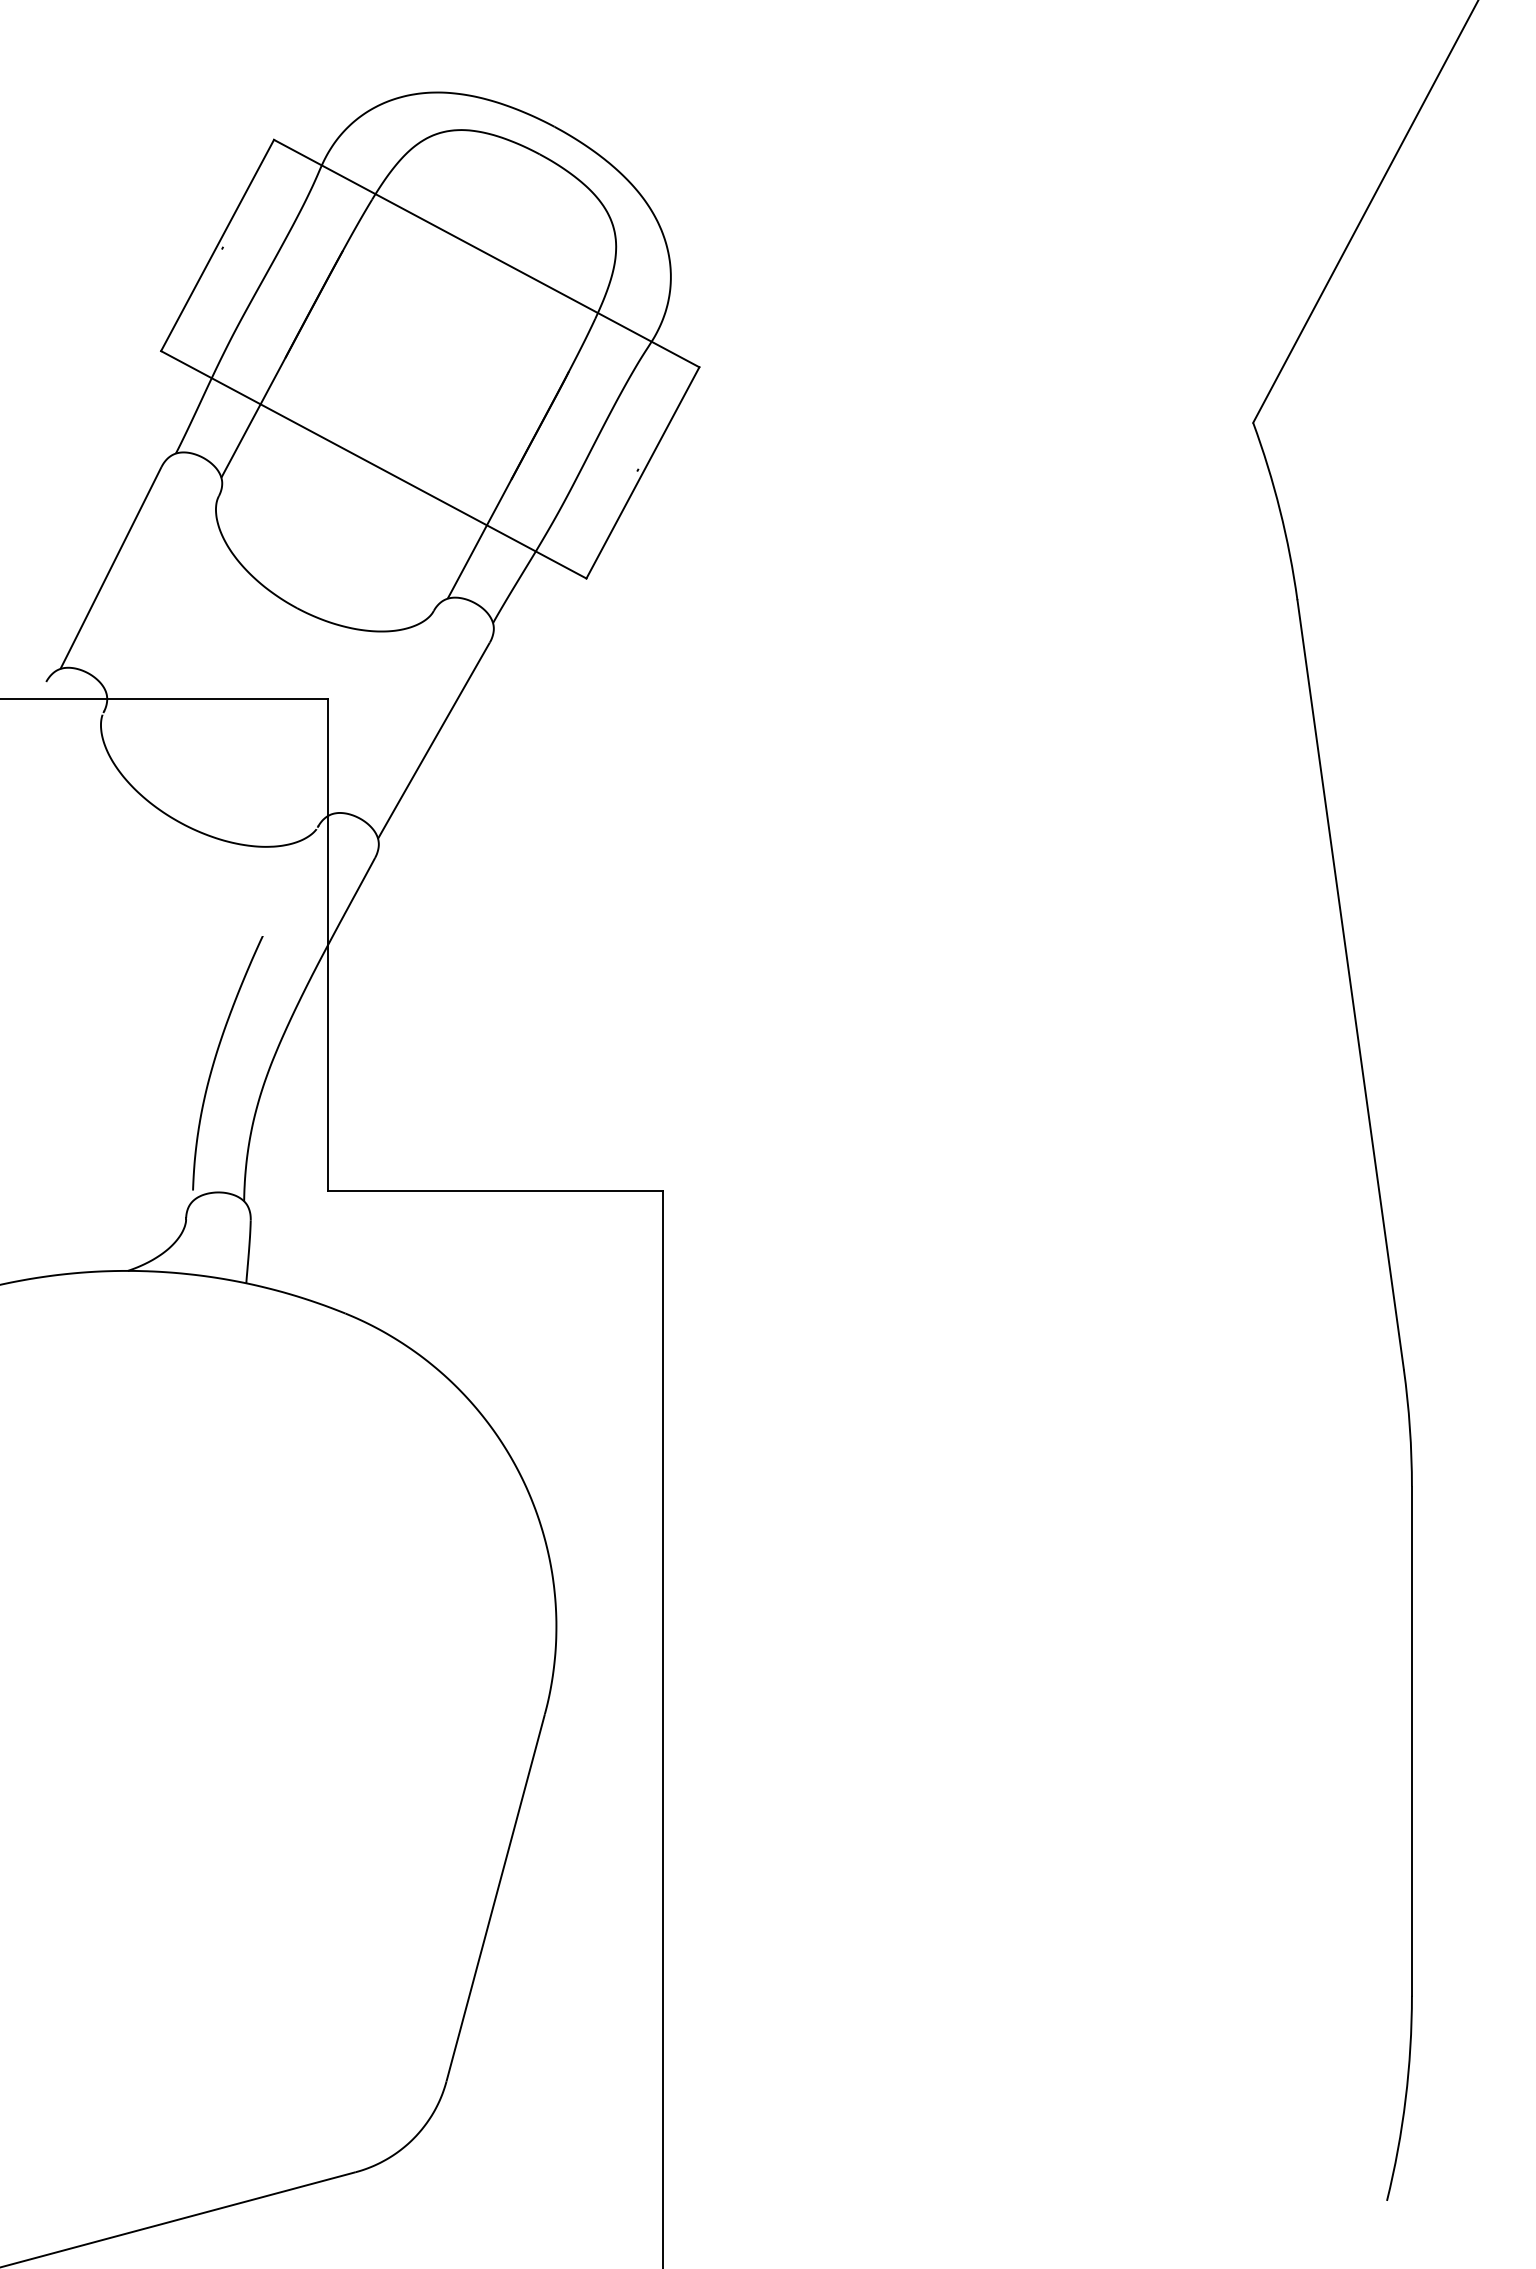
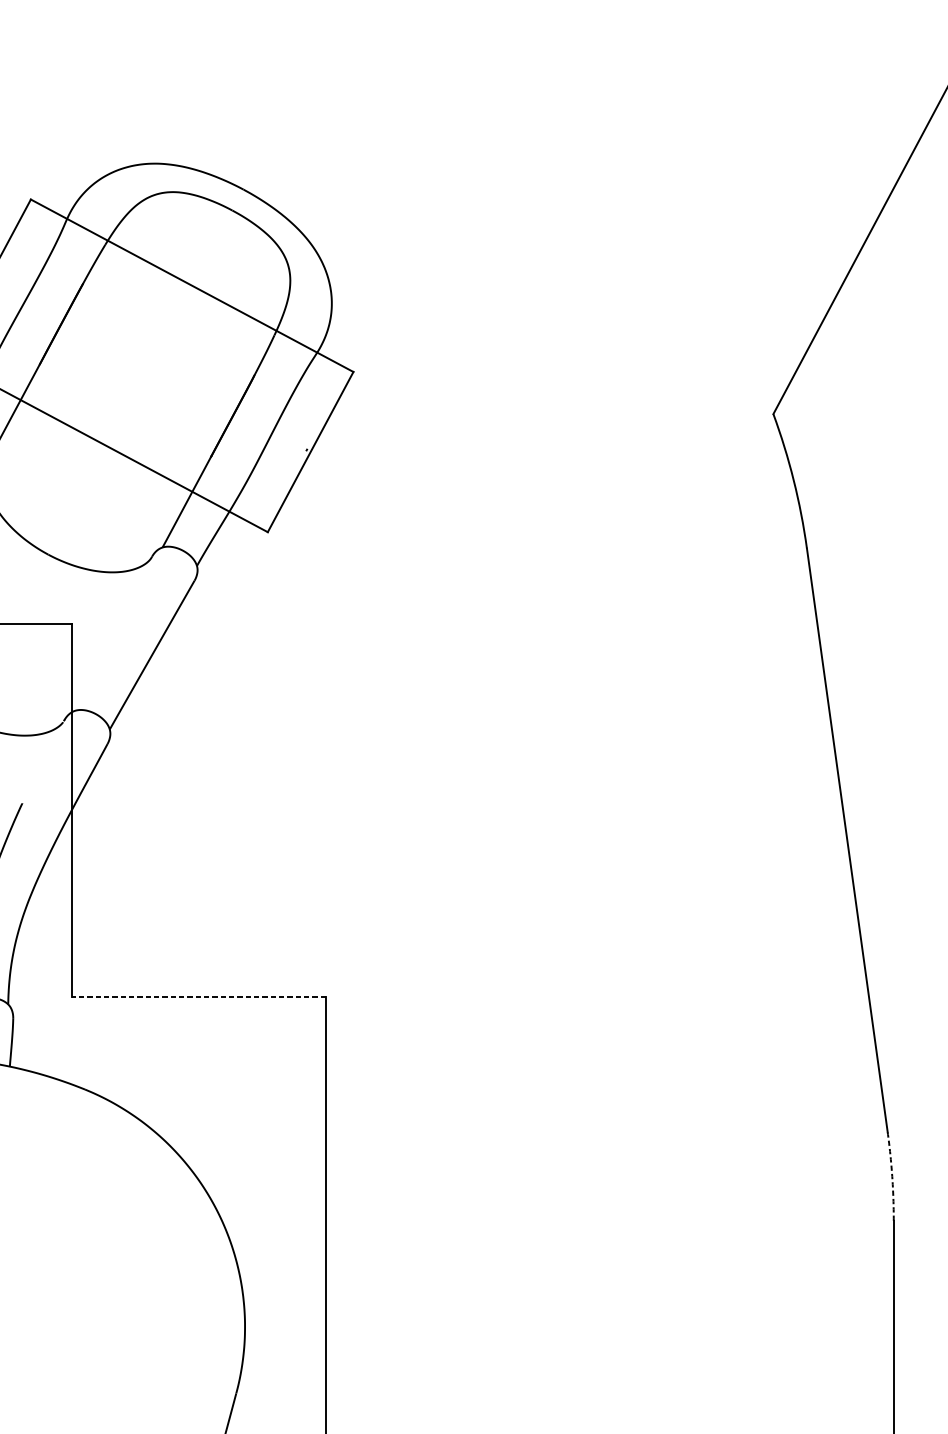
line: (495, 1191) -> (198, 997), solid -> dashed
arc: (1409, 1427) -> (891, 1175), solid -> dashed

